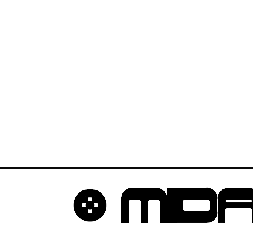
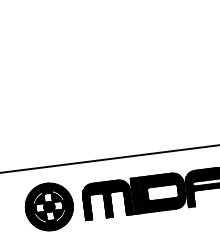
part: (89, 204) -> (48, 206), size x1.43

